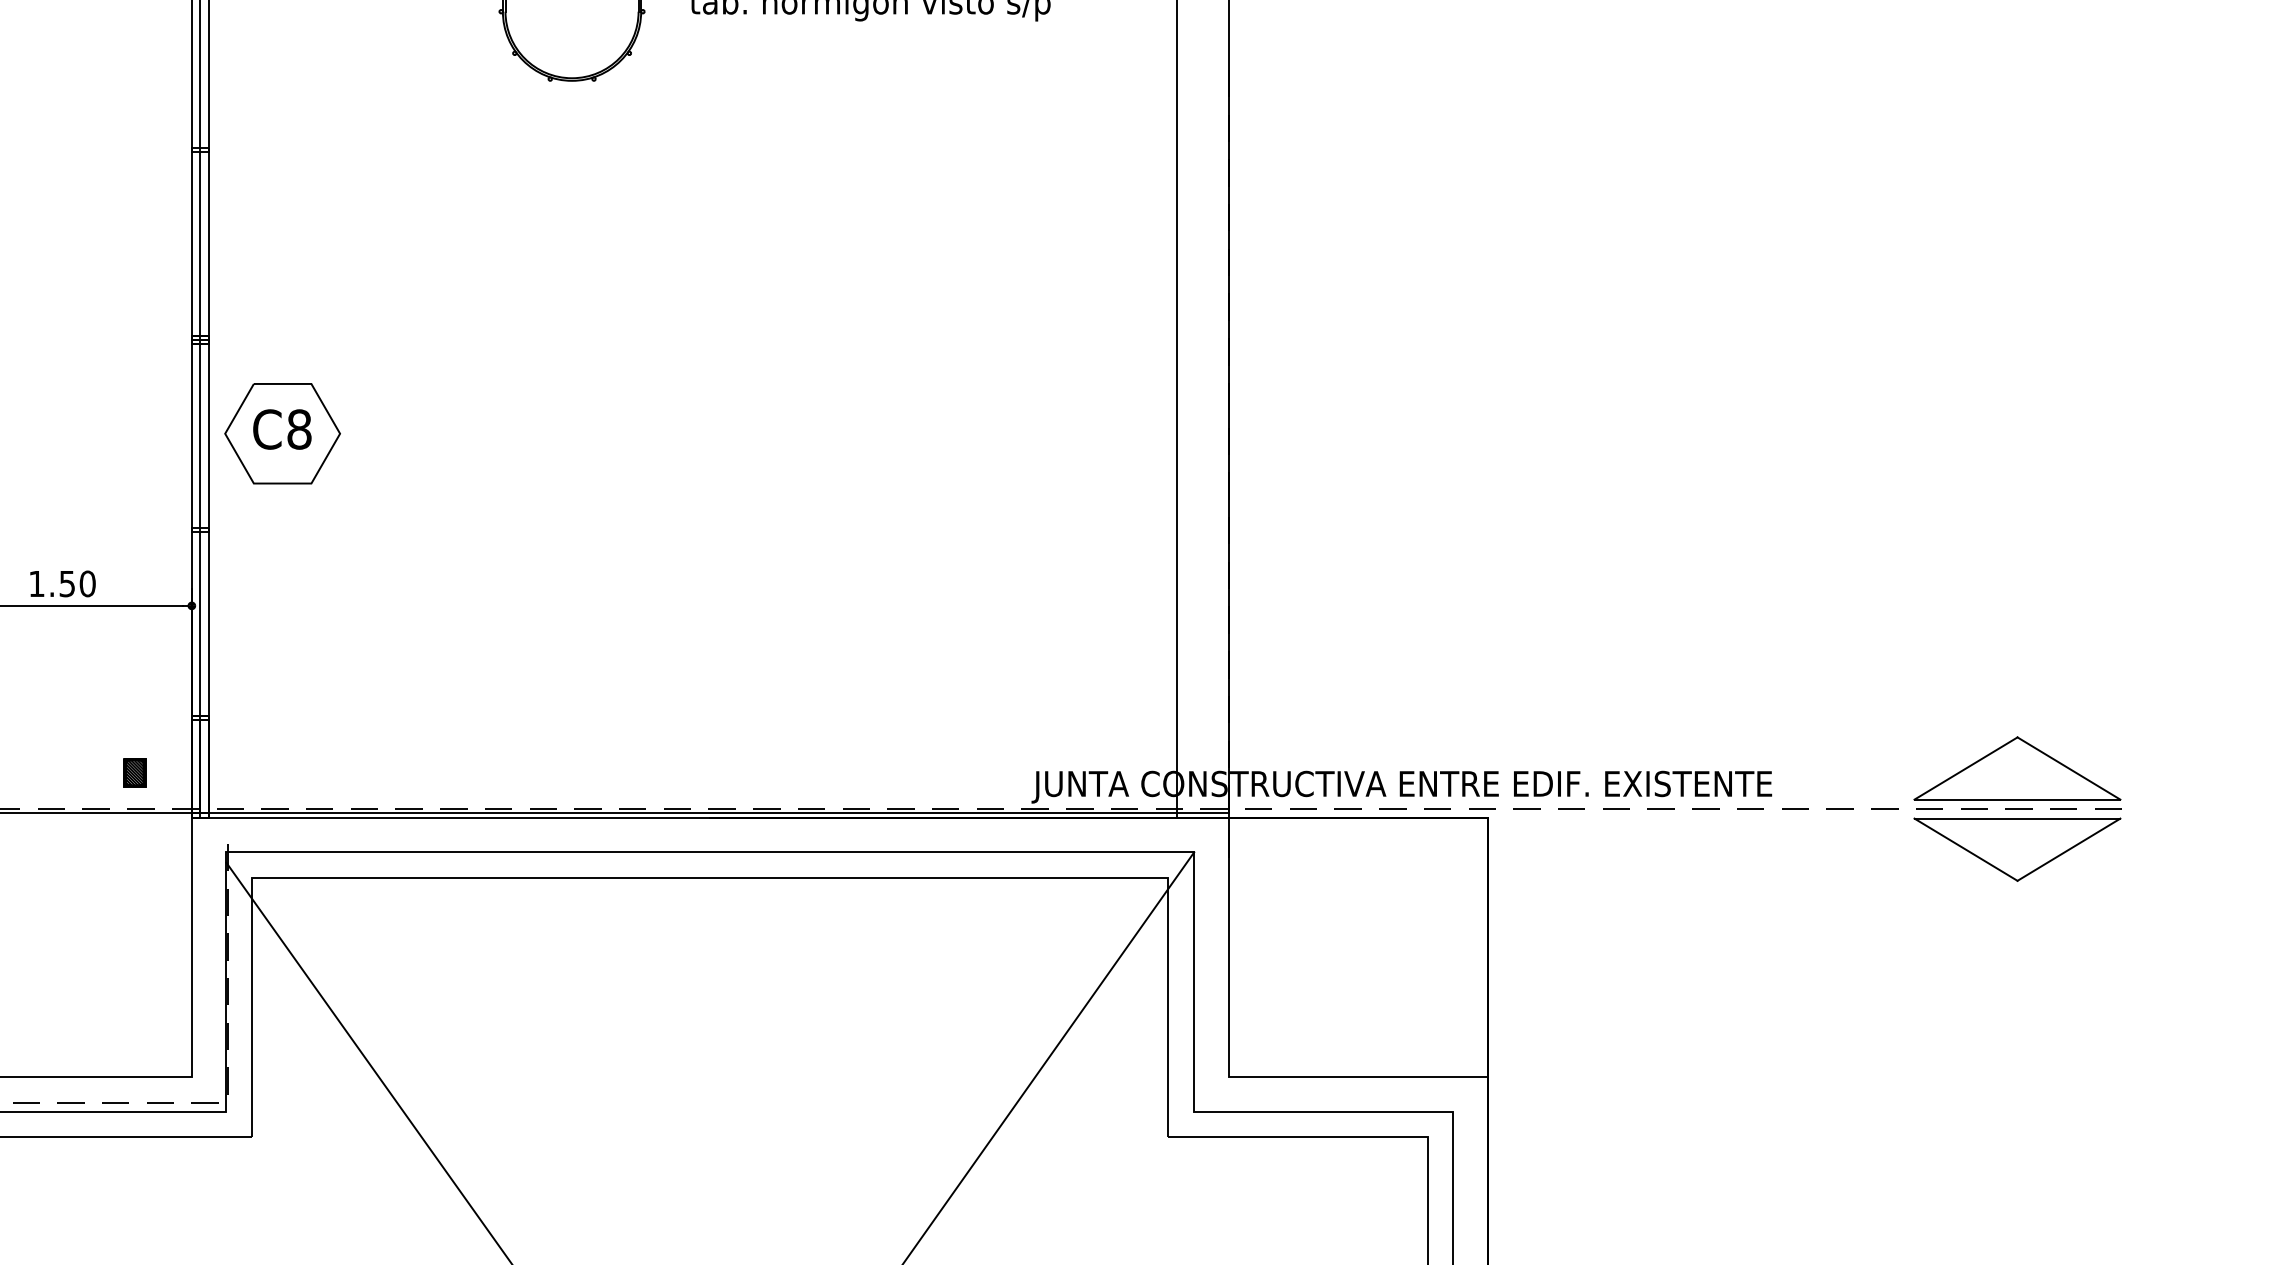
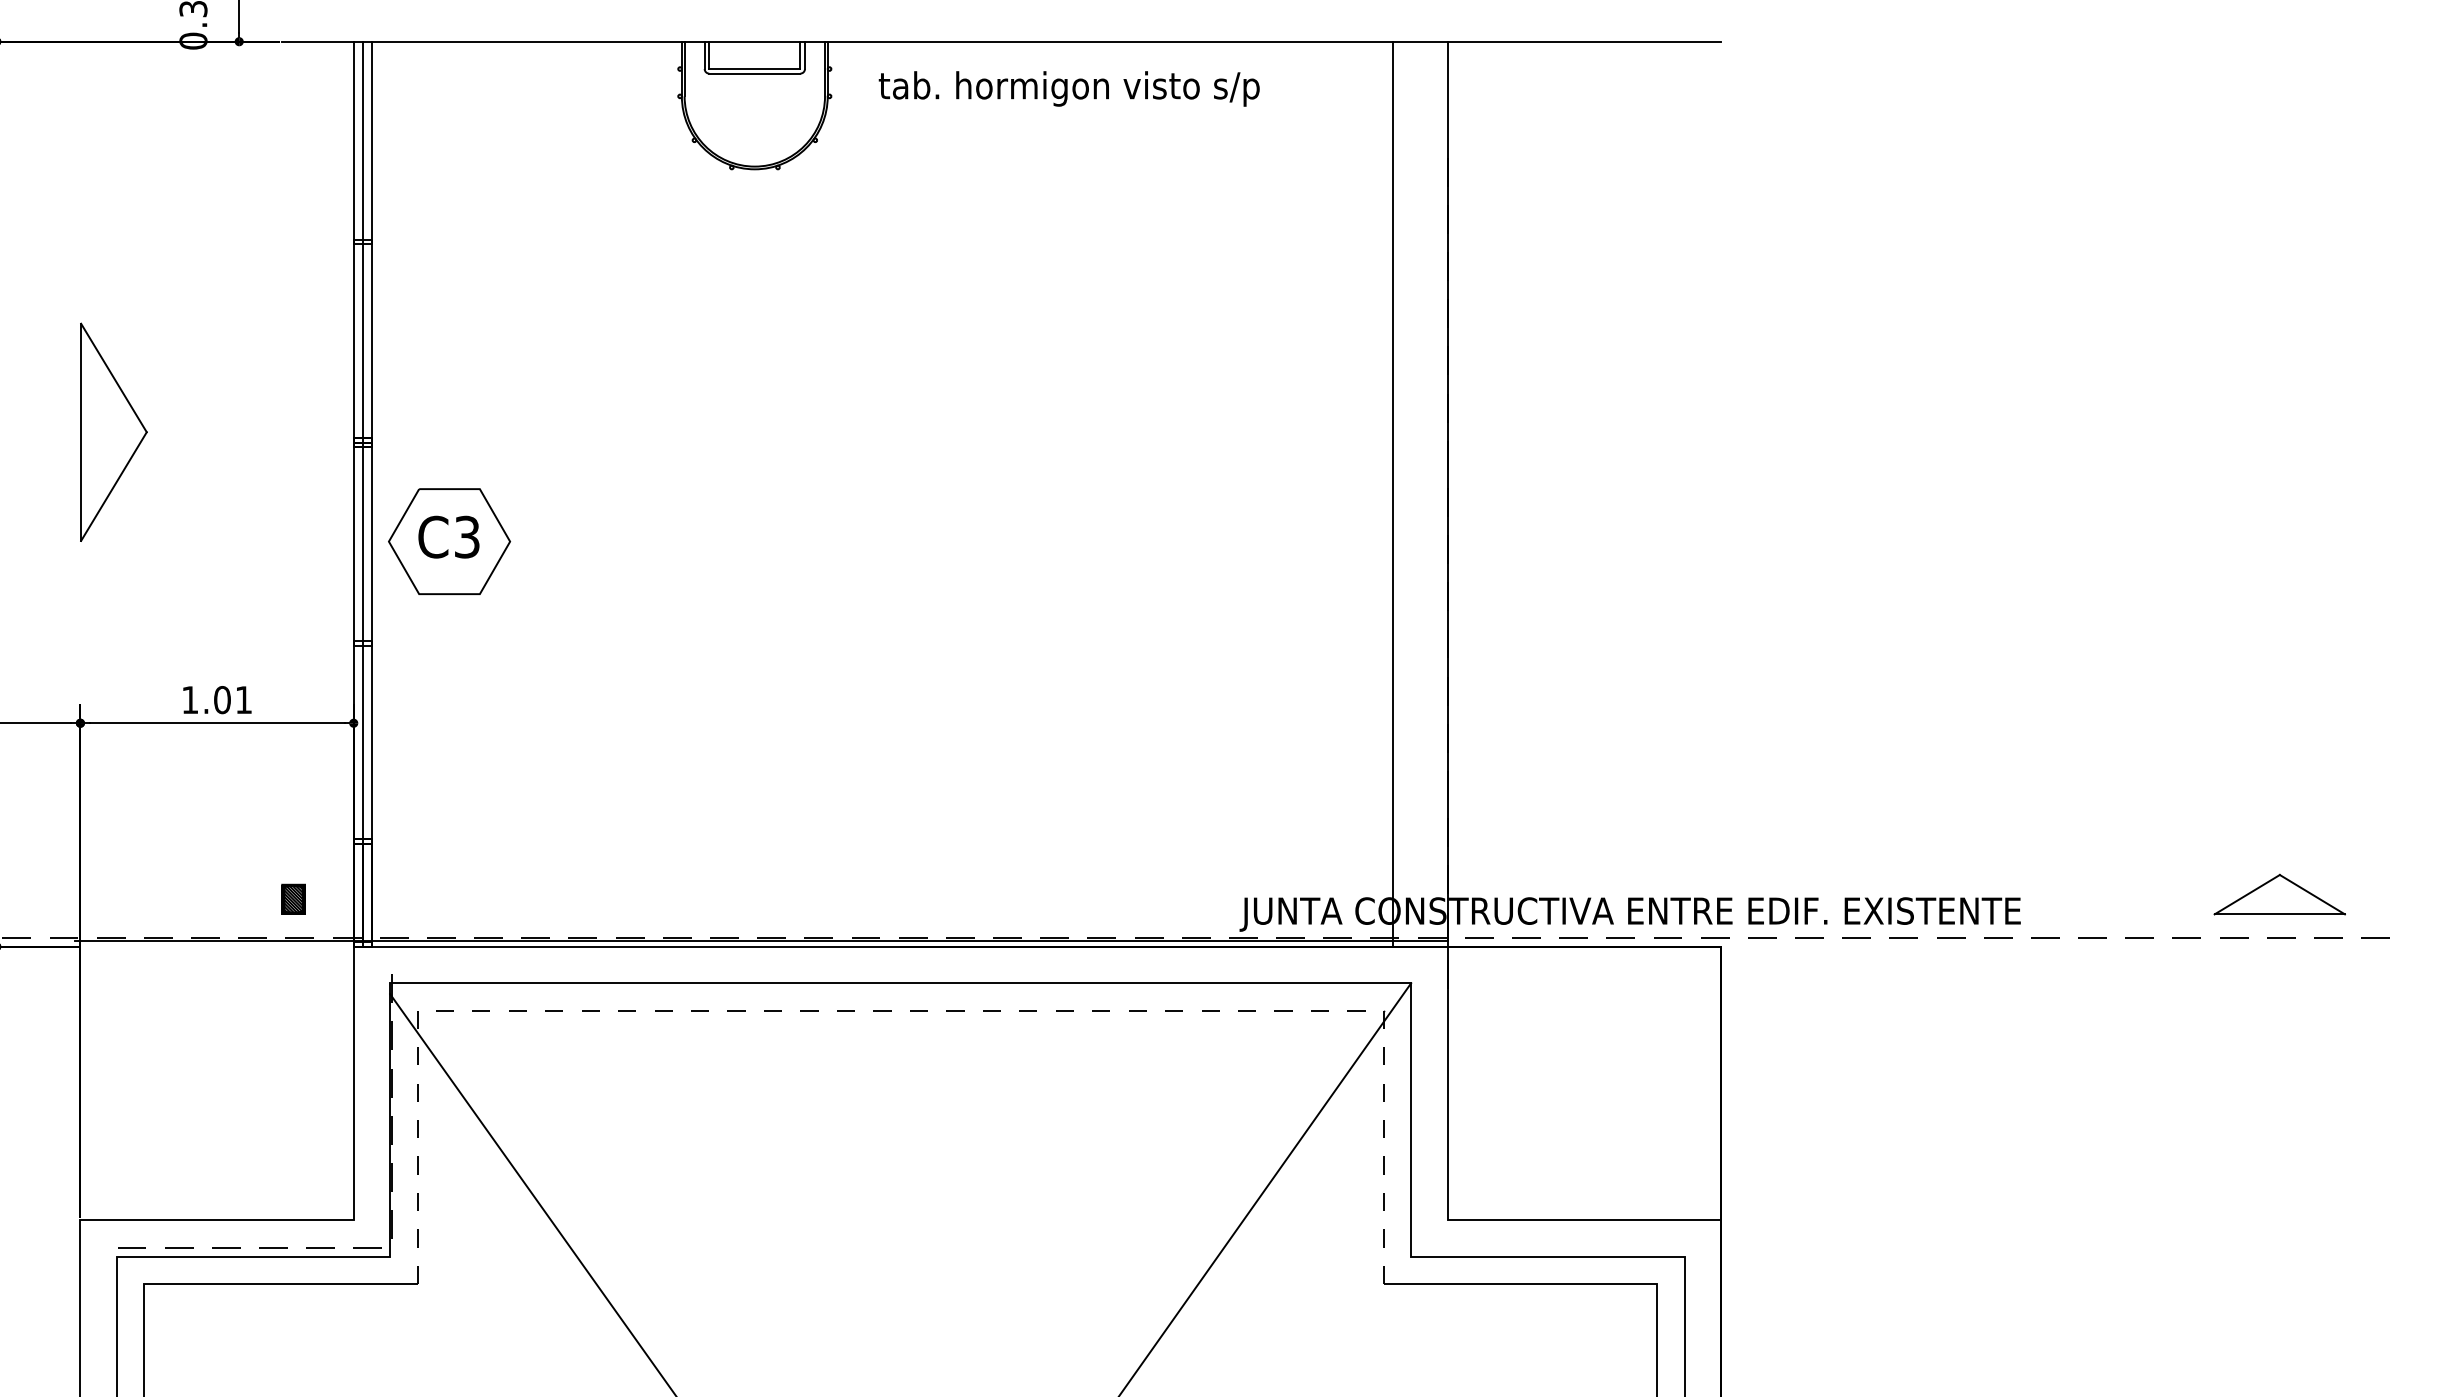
text: (299, 428) -> (467, 536), C8 -> C3
text: (77, 584) -> (233, 700), 1.50 -> 1.01
part: (2017, 768) -> (2279, 894), size x0.6
part: (2017, 849) -> (2279, 980), removed
line: (710, 878) -> (900, 1010), solid -> dashed

